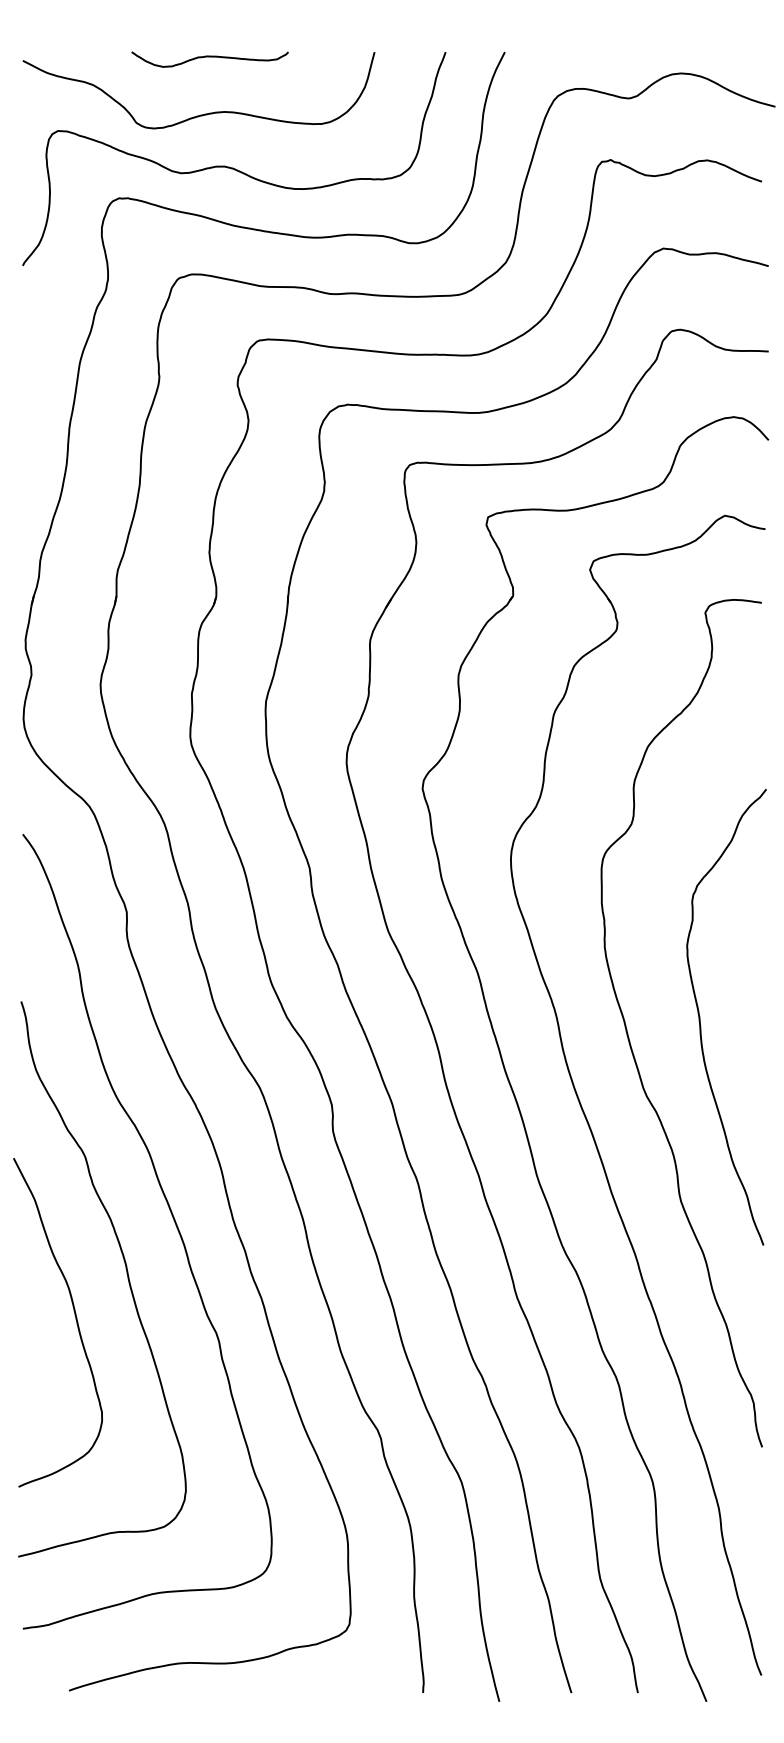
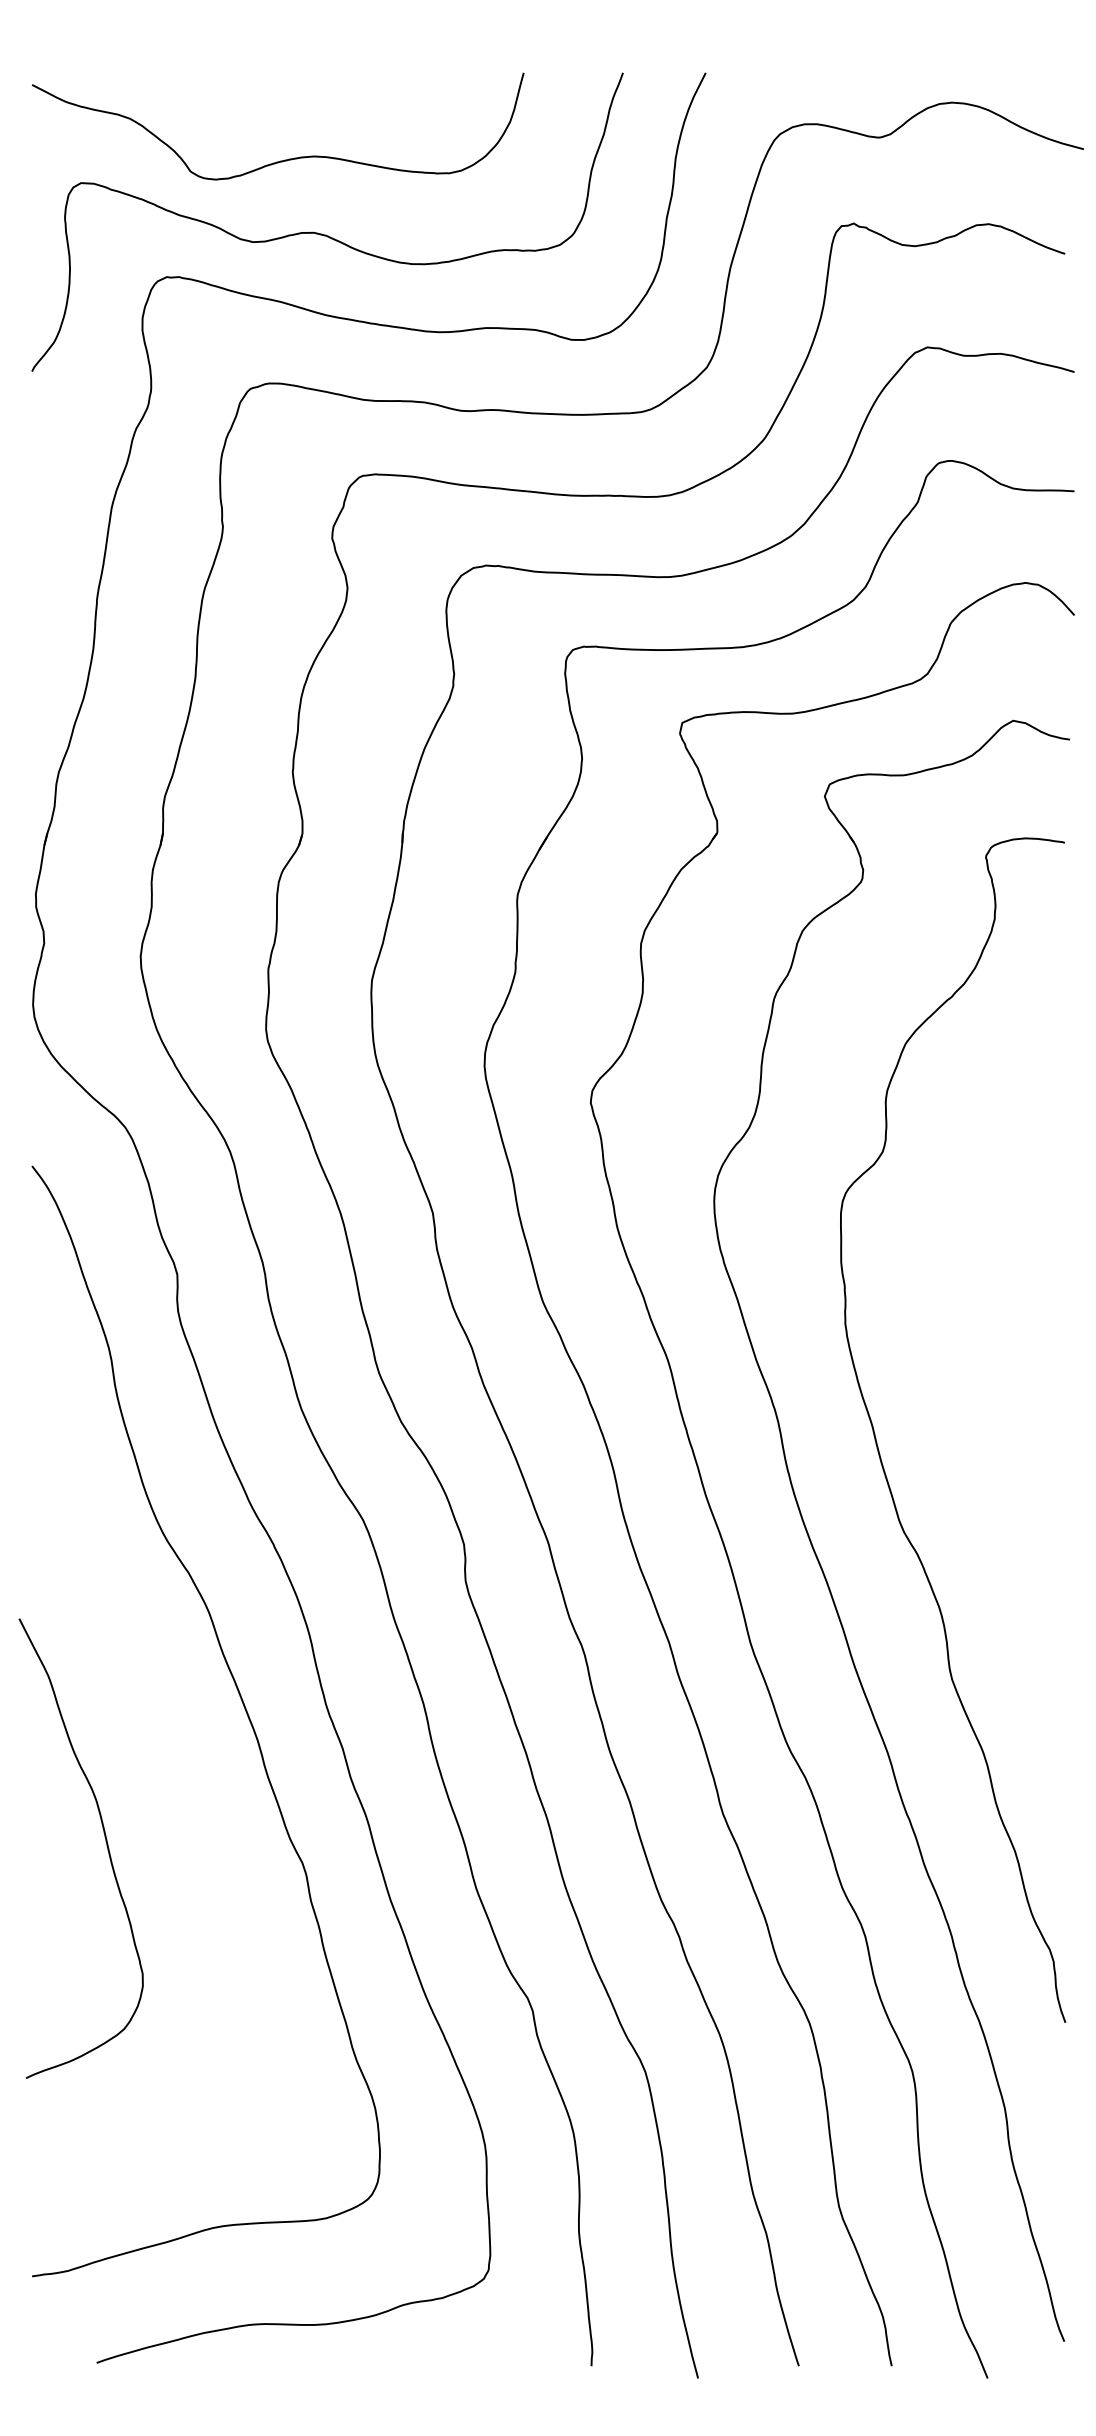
curve: (209, 57) -> (292, 80), removed
curve: (700, 1016) -> (979, 1420), removed
curve: (126, 1274) -> (176, 1781), removed

